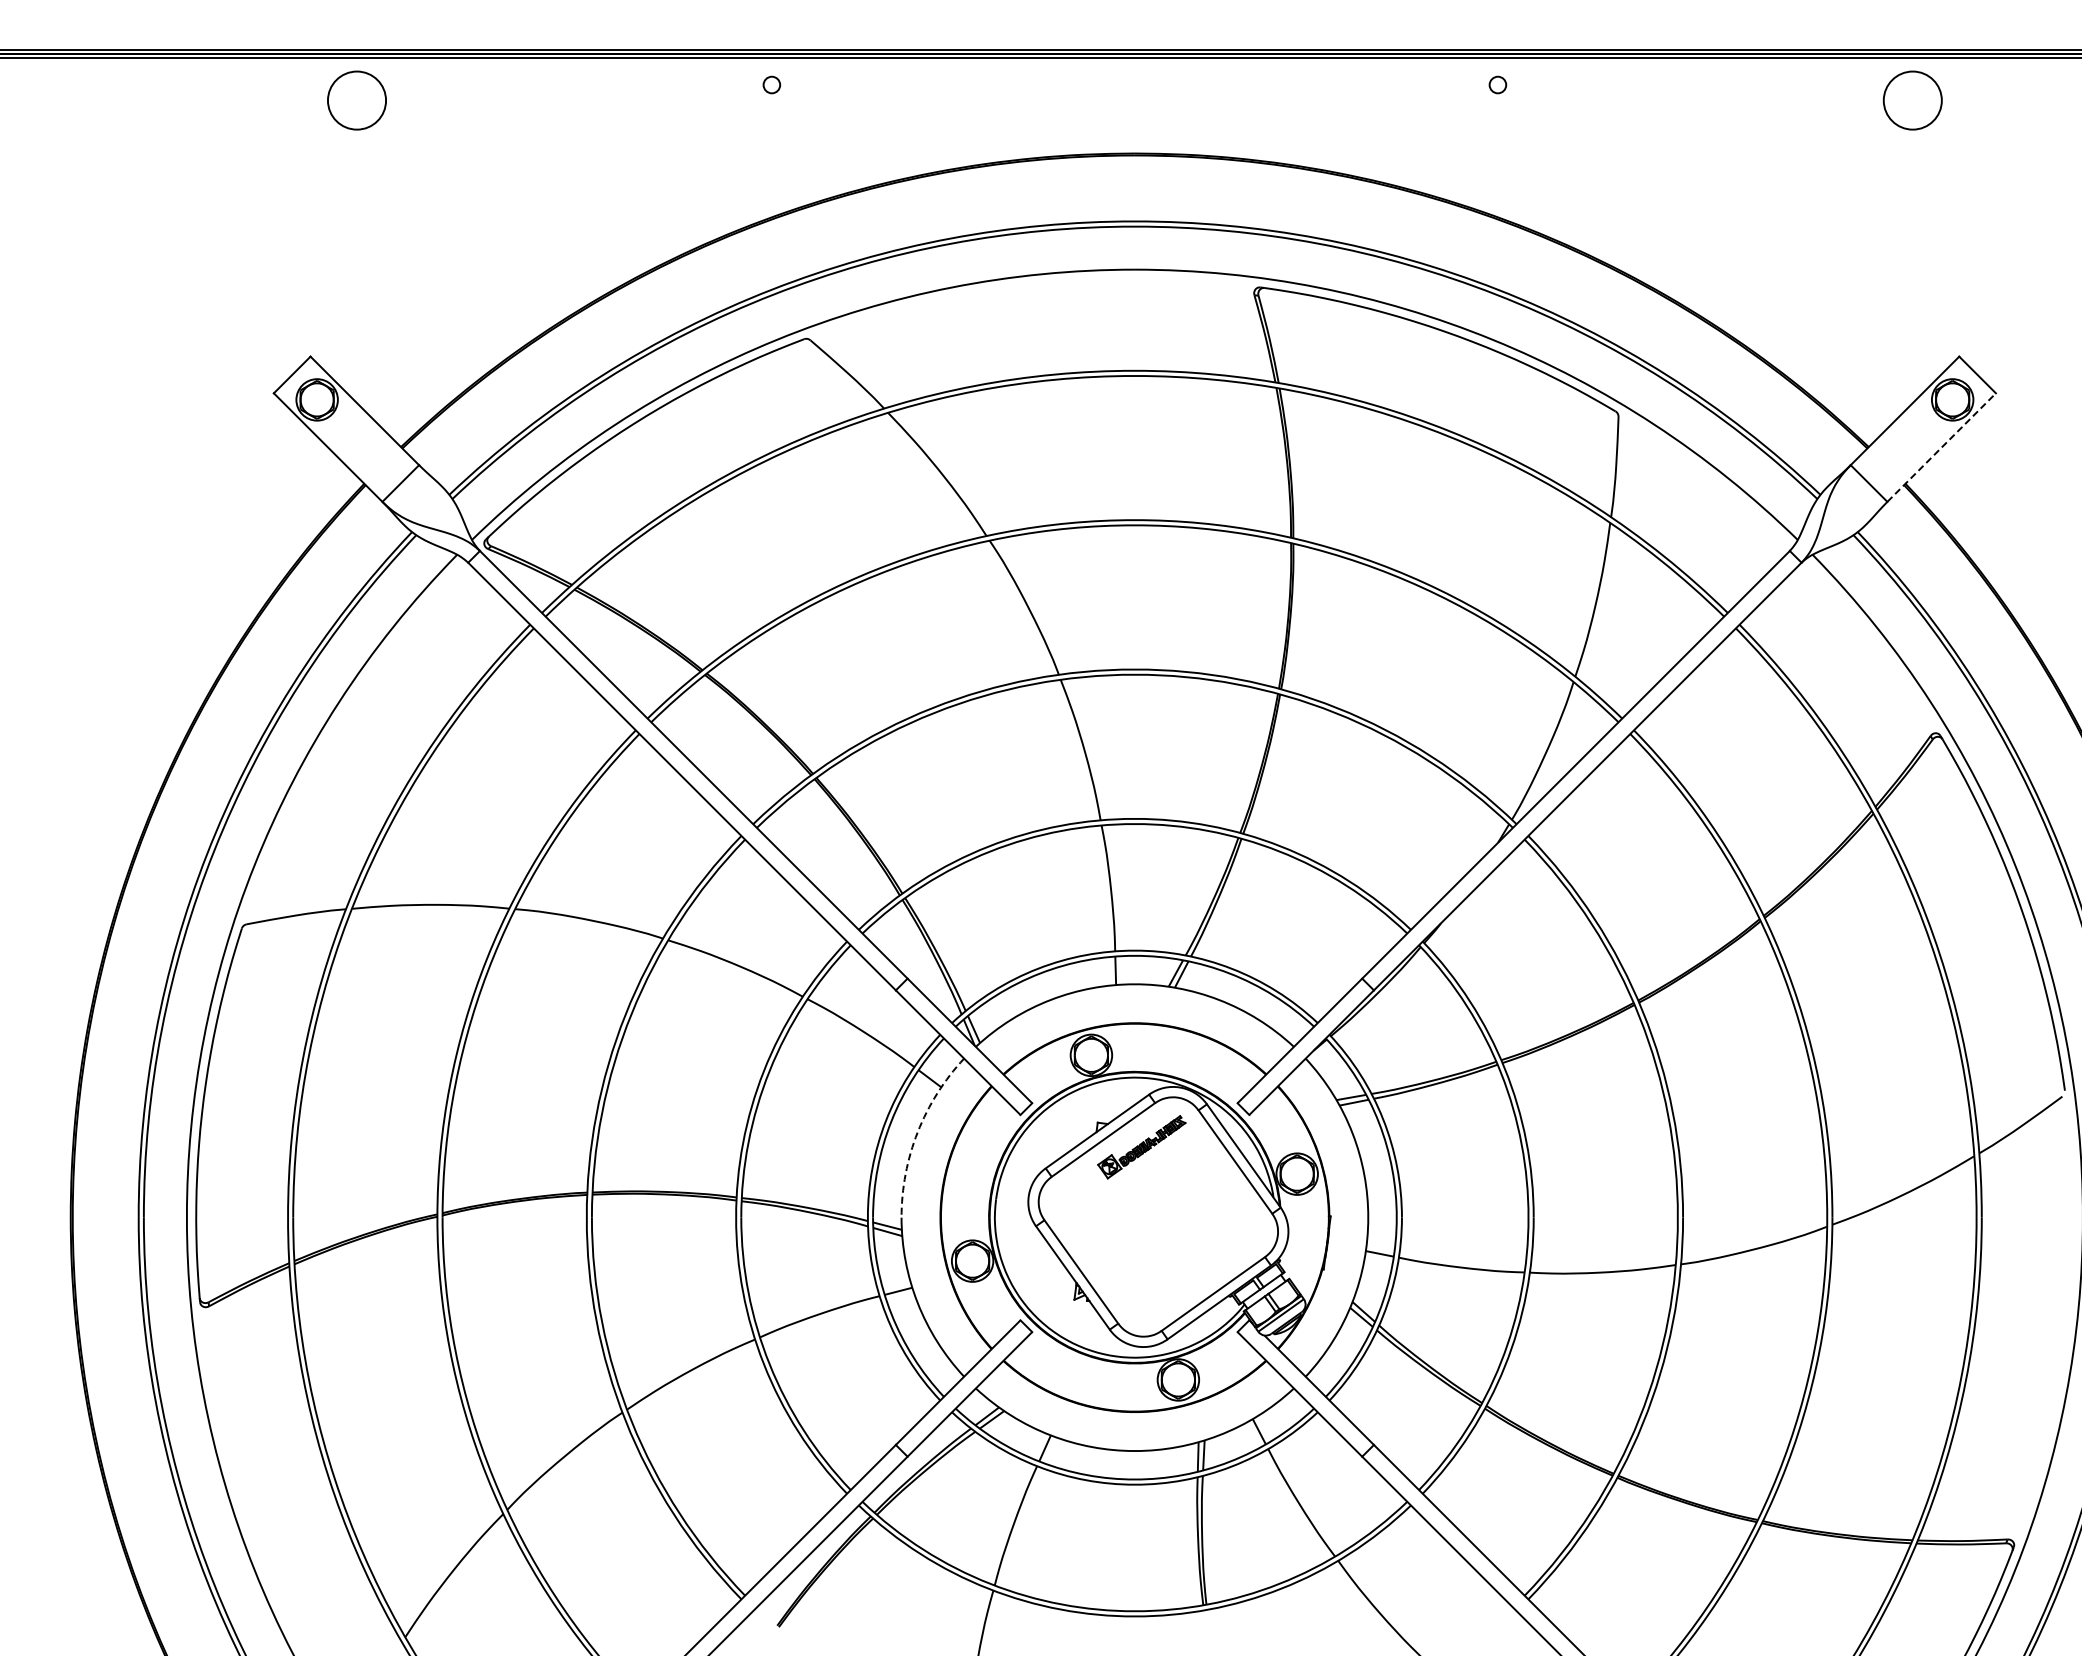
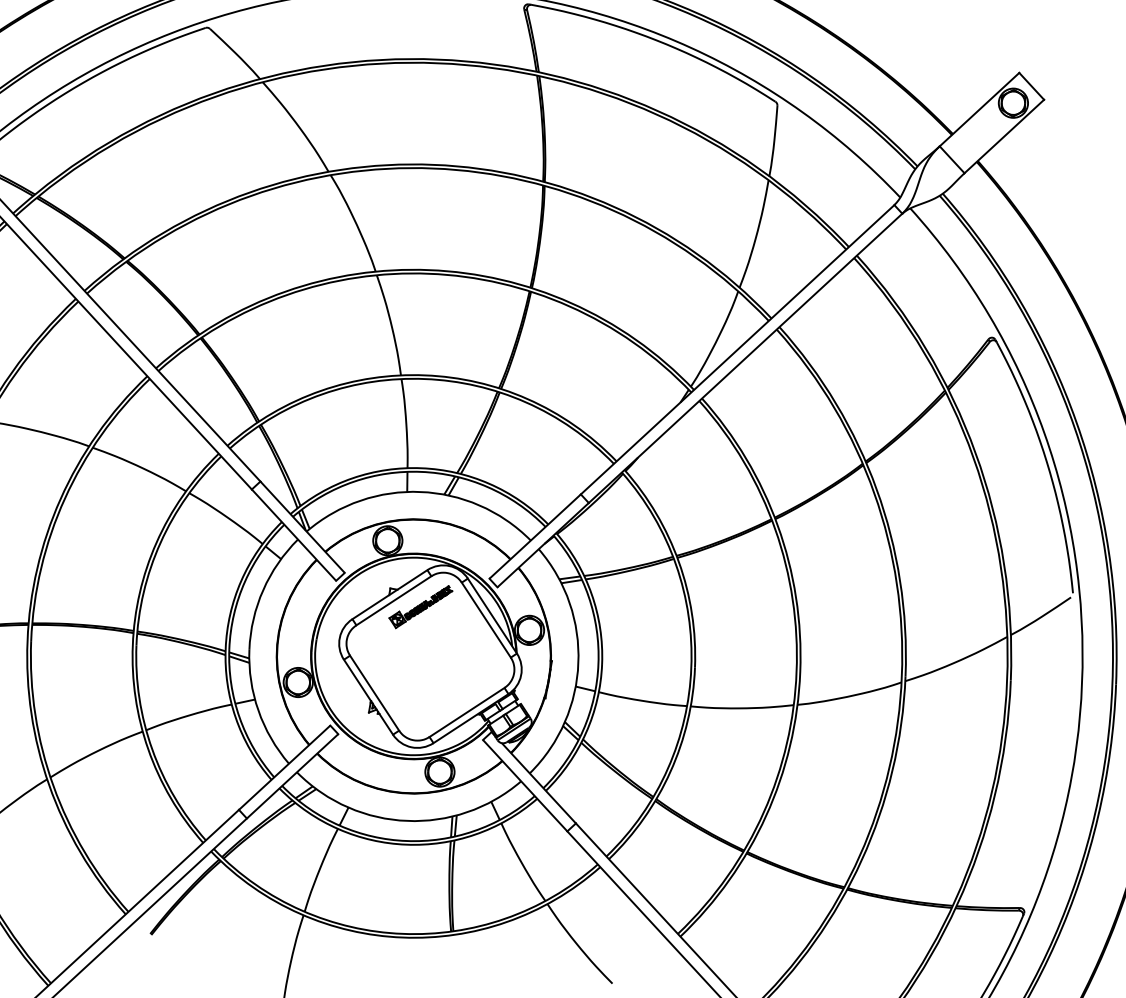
line: (1941, 447) -> (1004, 136), dashed -> solid
arc: (917, 1132) -> (263, 590), dashed -> solid

